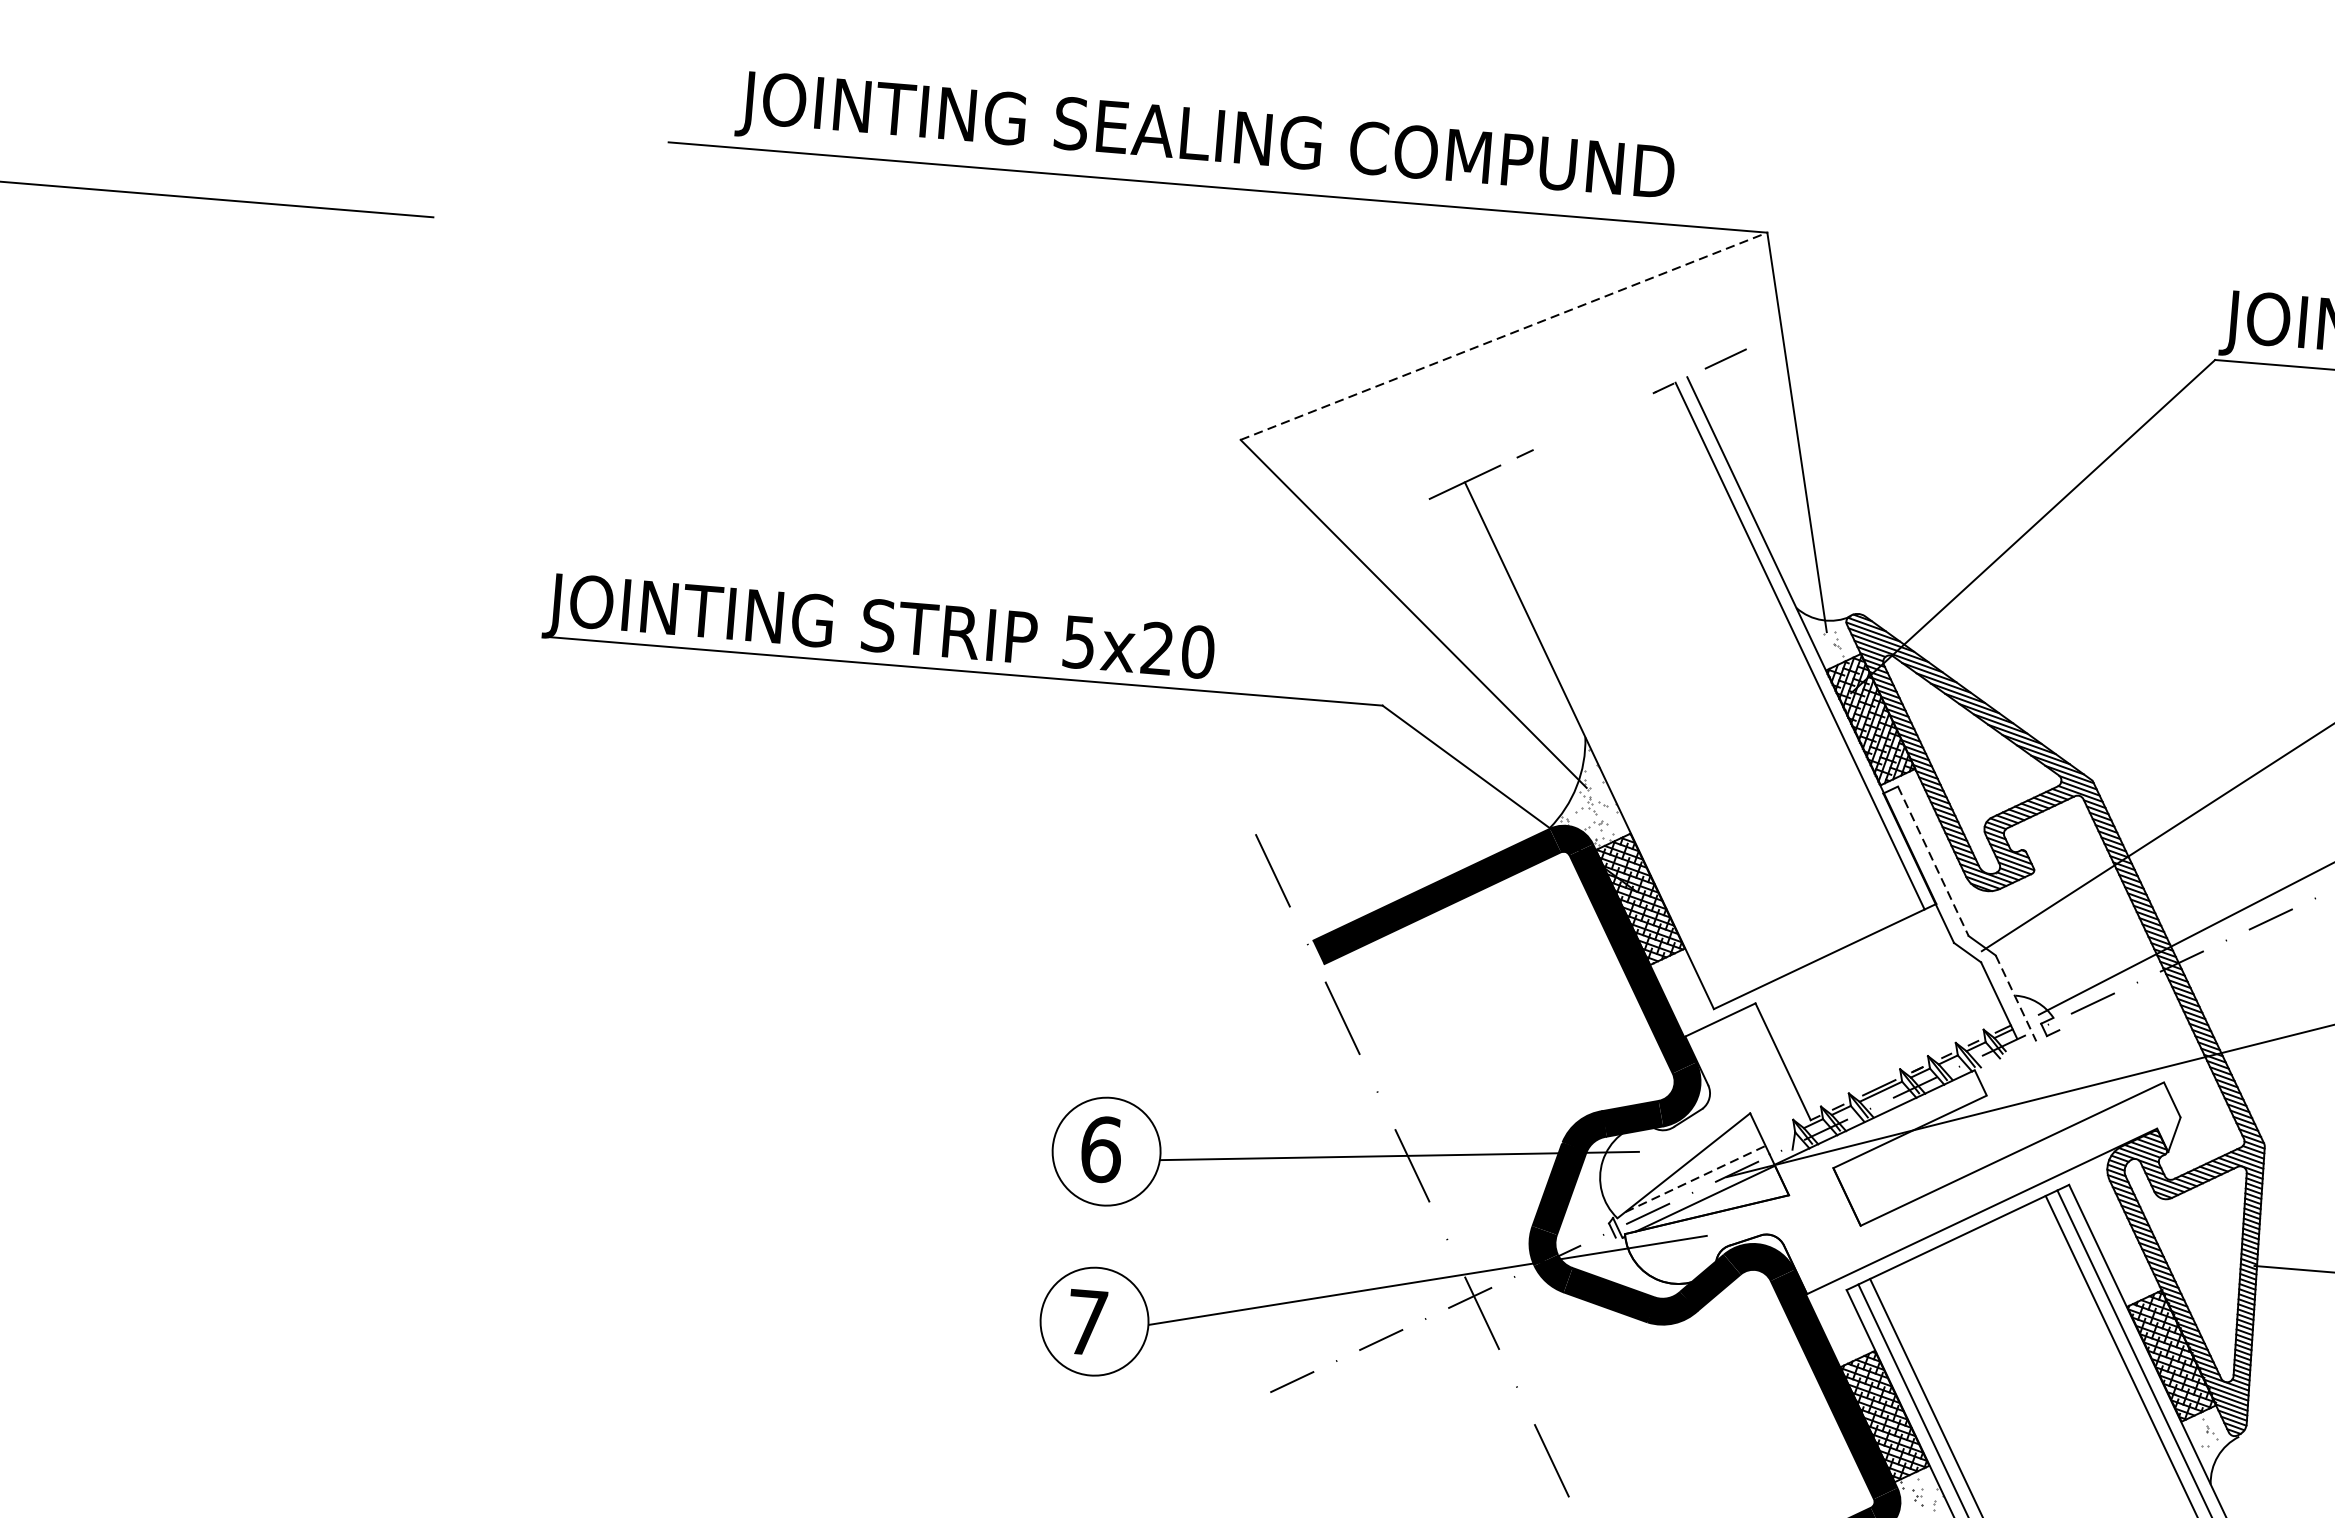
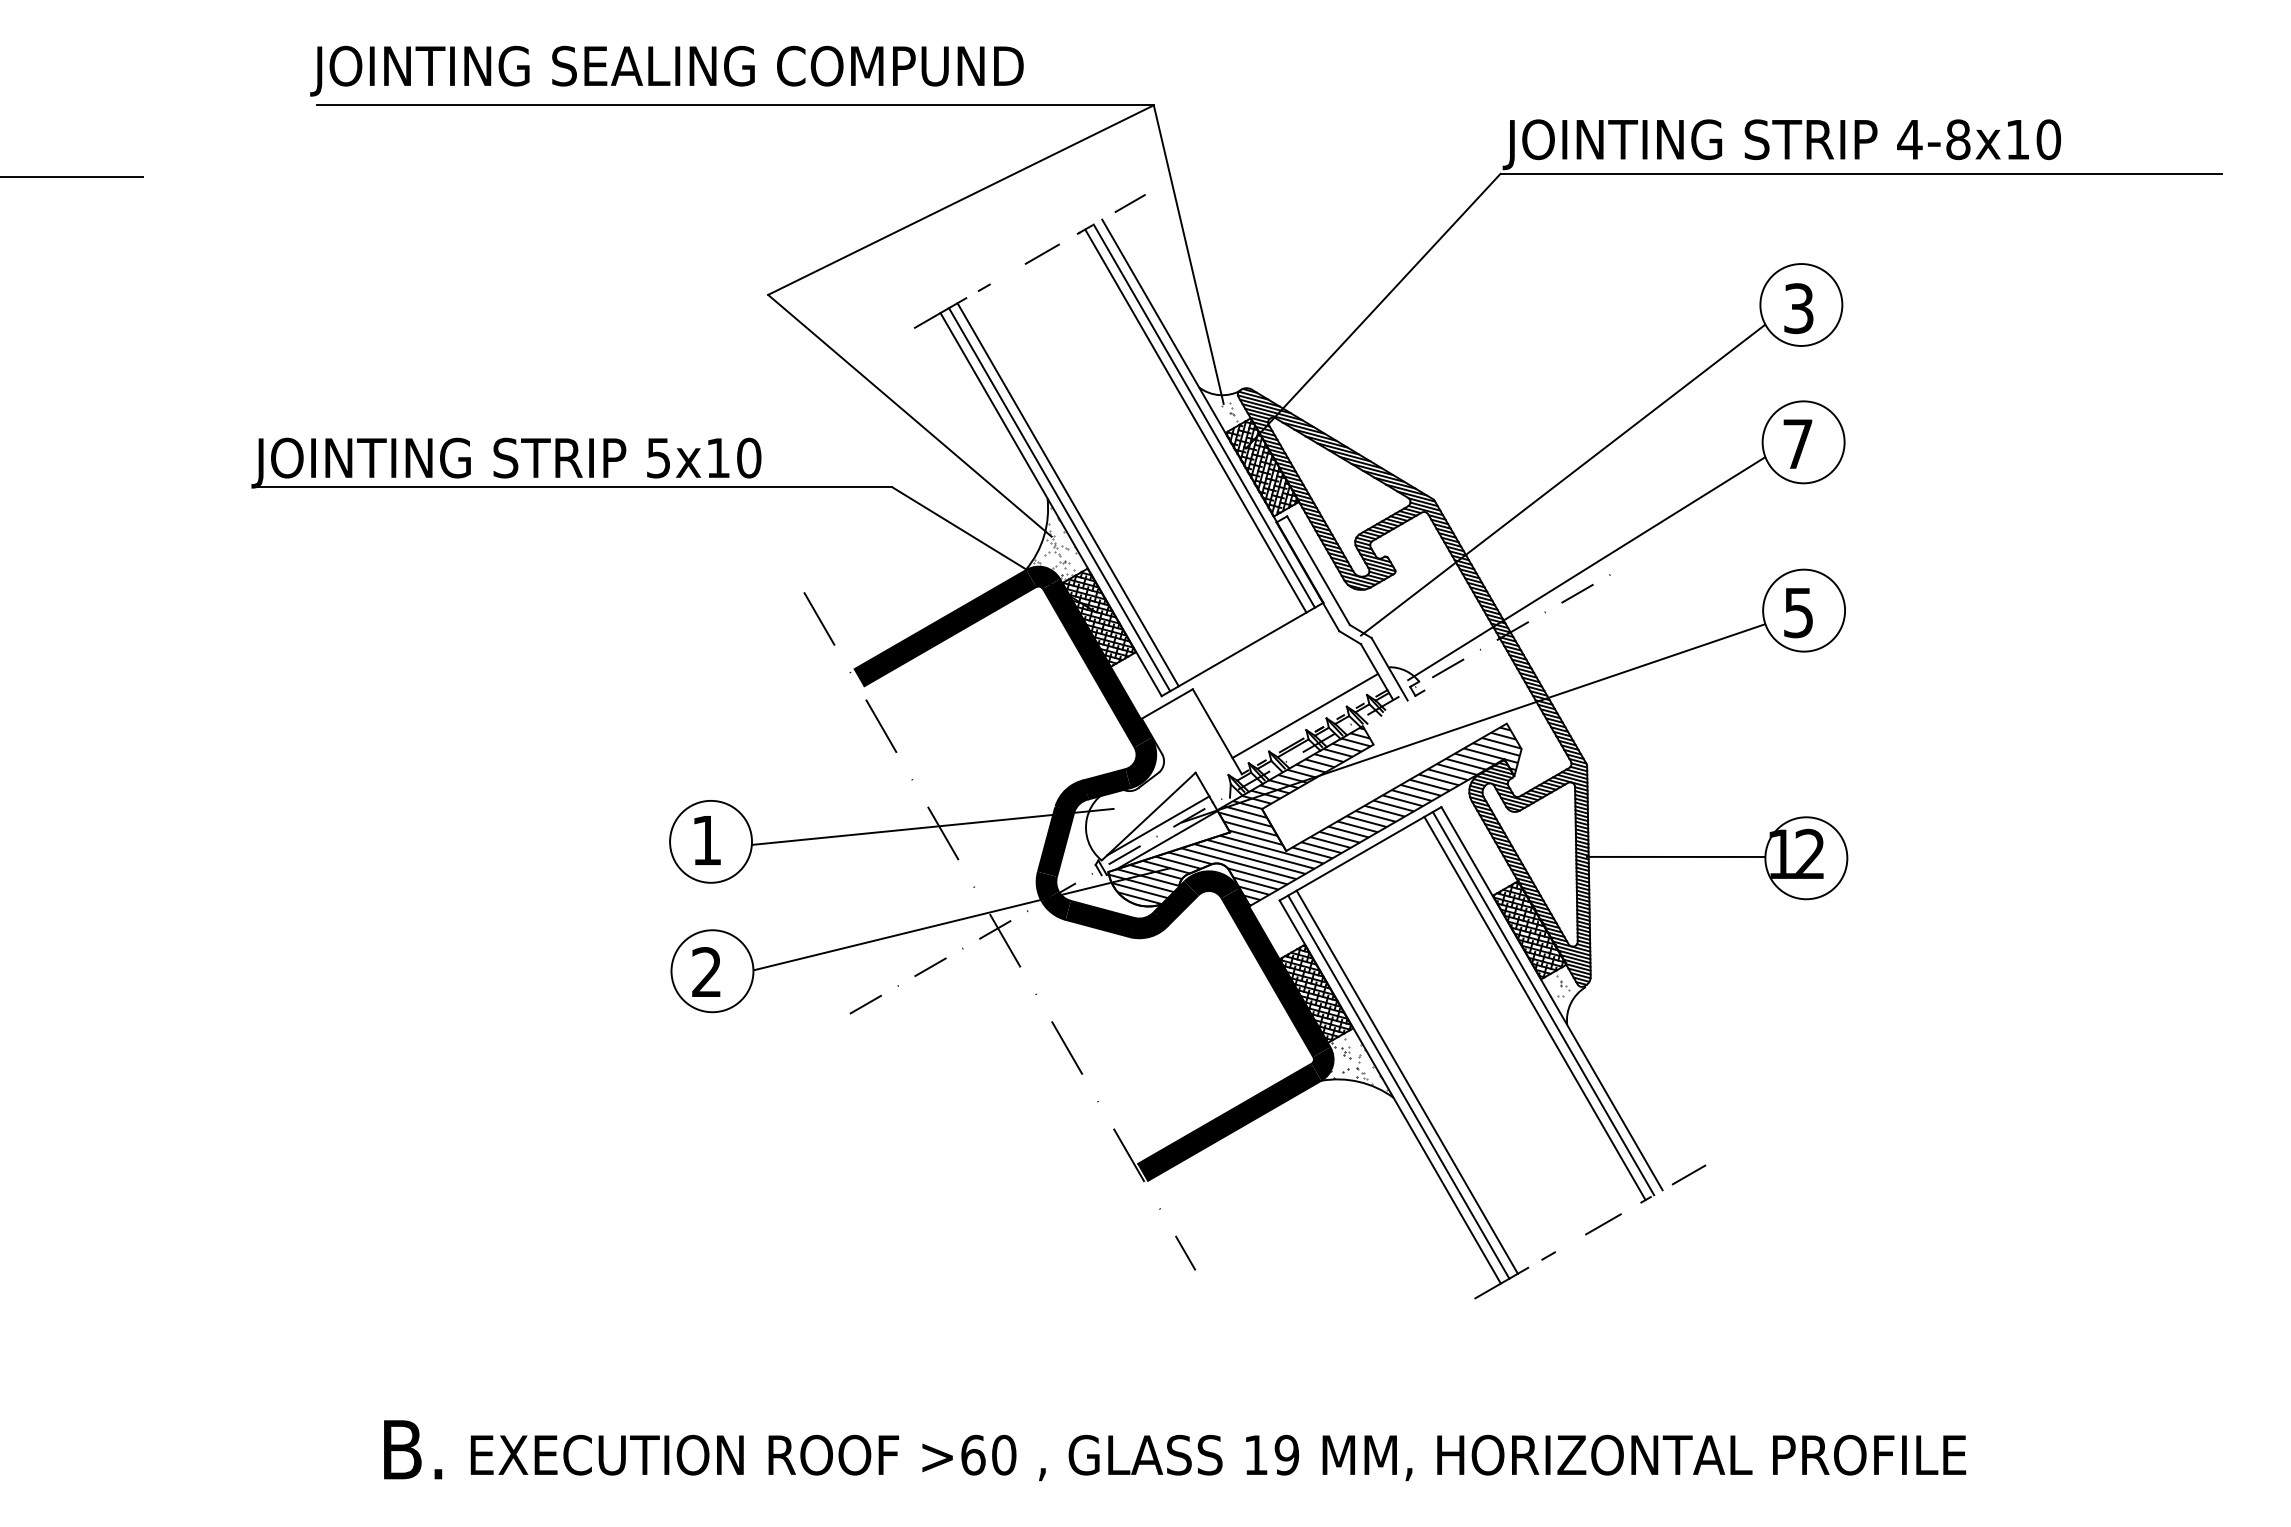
text: (1204, 140) -> (666, 70), moved
line: (1504, 336) -> (961, 200), dashed -> solid
line: (1603, 415) -> (1041, 253), added
text: (1156, 647) -> (717, 457), 5x20 -> 5x10
line: (1788, 650) -> (1195, 420), added
line: (1612, 734) -> (1067, 494), added
line: (1600, 739) -> (1059, 499), added
line: (1933, 861) -> (1318, 570), dashed -> solid
line: (2015, 998) -> (1389, 669), dashed -> solid
line: (1900, 1049) -> (1305, 715), added
text: (1102, 1149) -> (707, 840), 6 -> 1
line: (1695, 1178) -> (1158, 825), dashed -> solid
hatch: (1901, 1183) -> (1314, 816), added
text: (1086, 1321) -> (706, 971), 7 -> 2

